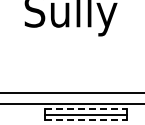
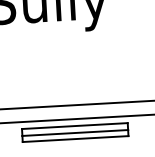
line: (86, 109) -> (75, 126), dashed -> solid
line: (86, 119) -> (76, 138), dashed -> solid

